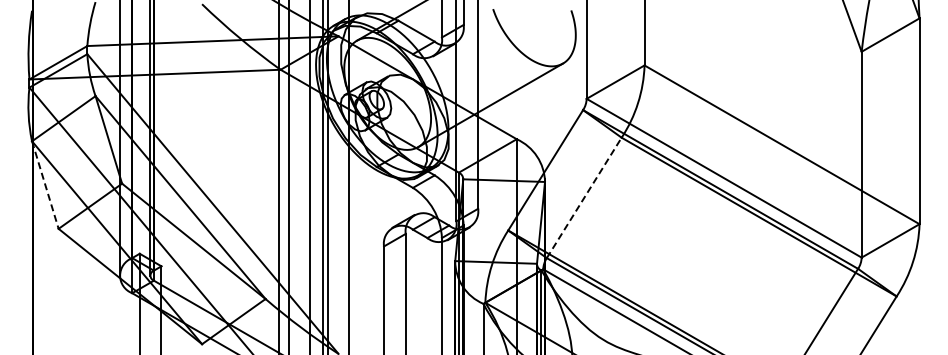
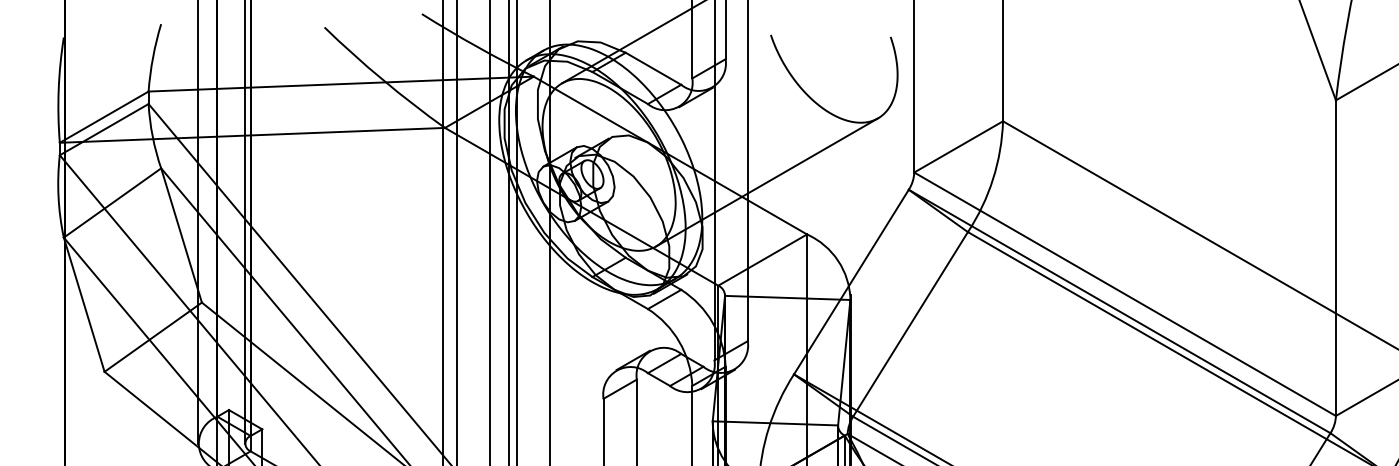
line: (45, 185) -> (84, 305), dashed -> solid
line: (584, 197) -> (910, 323), dashed -> solid

